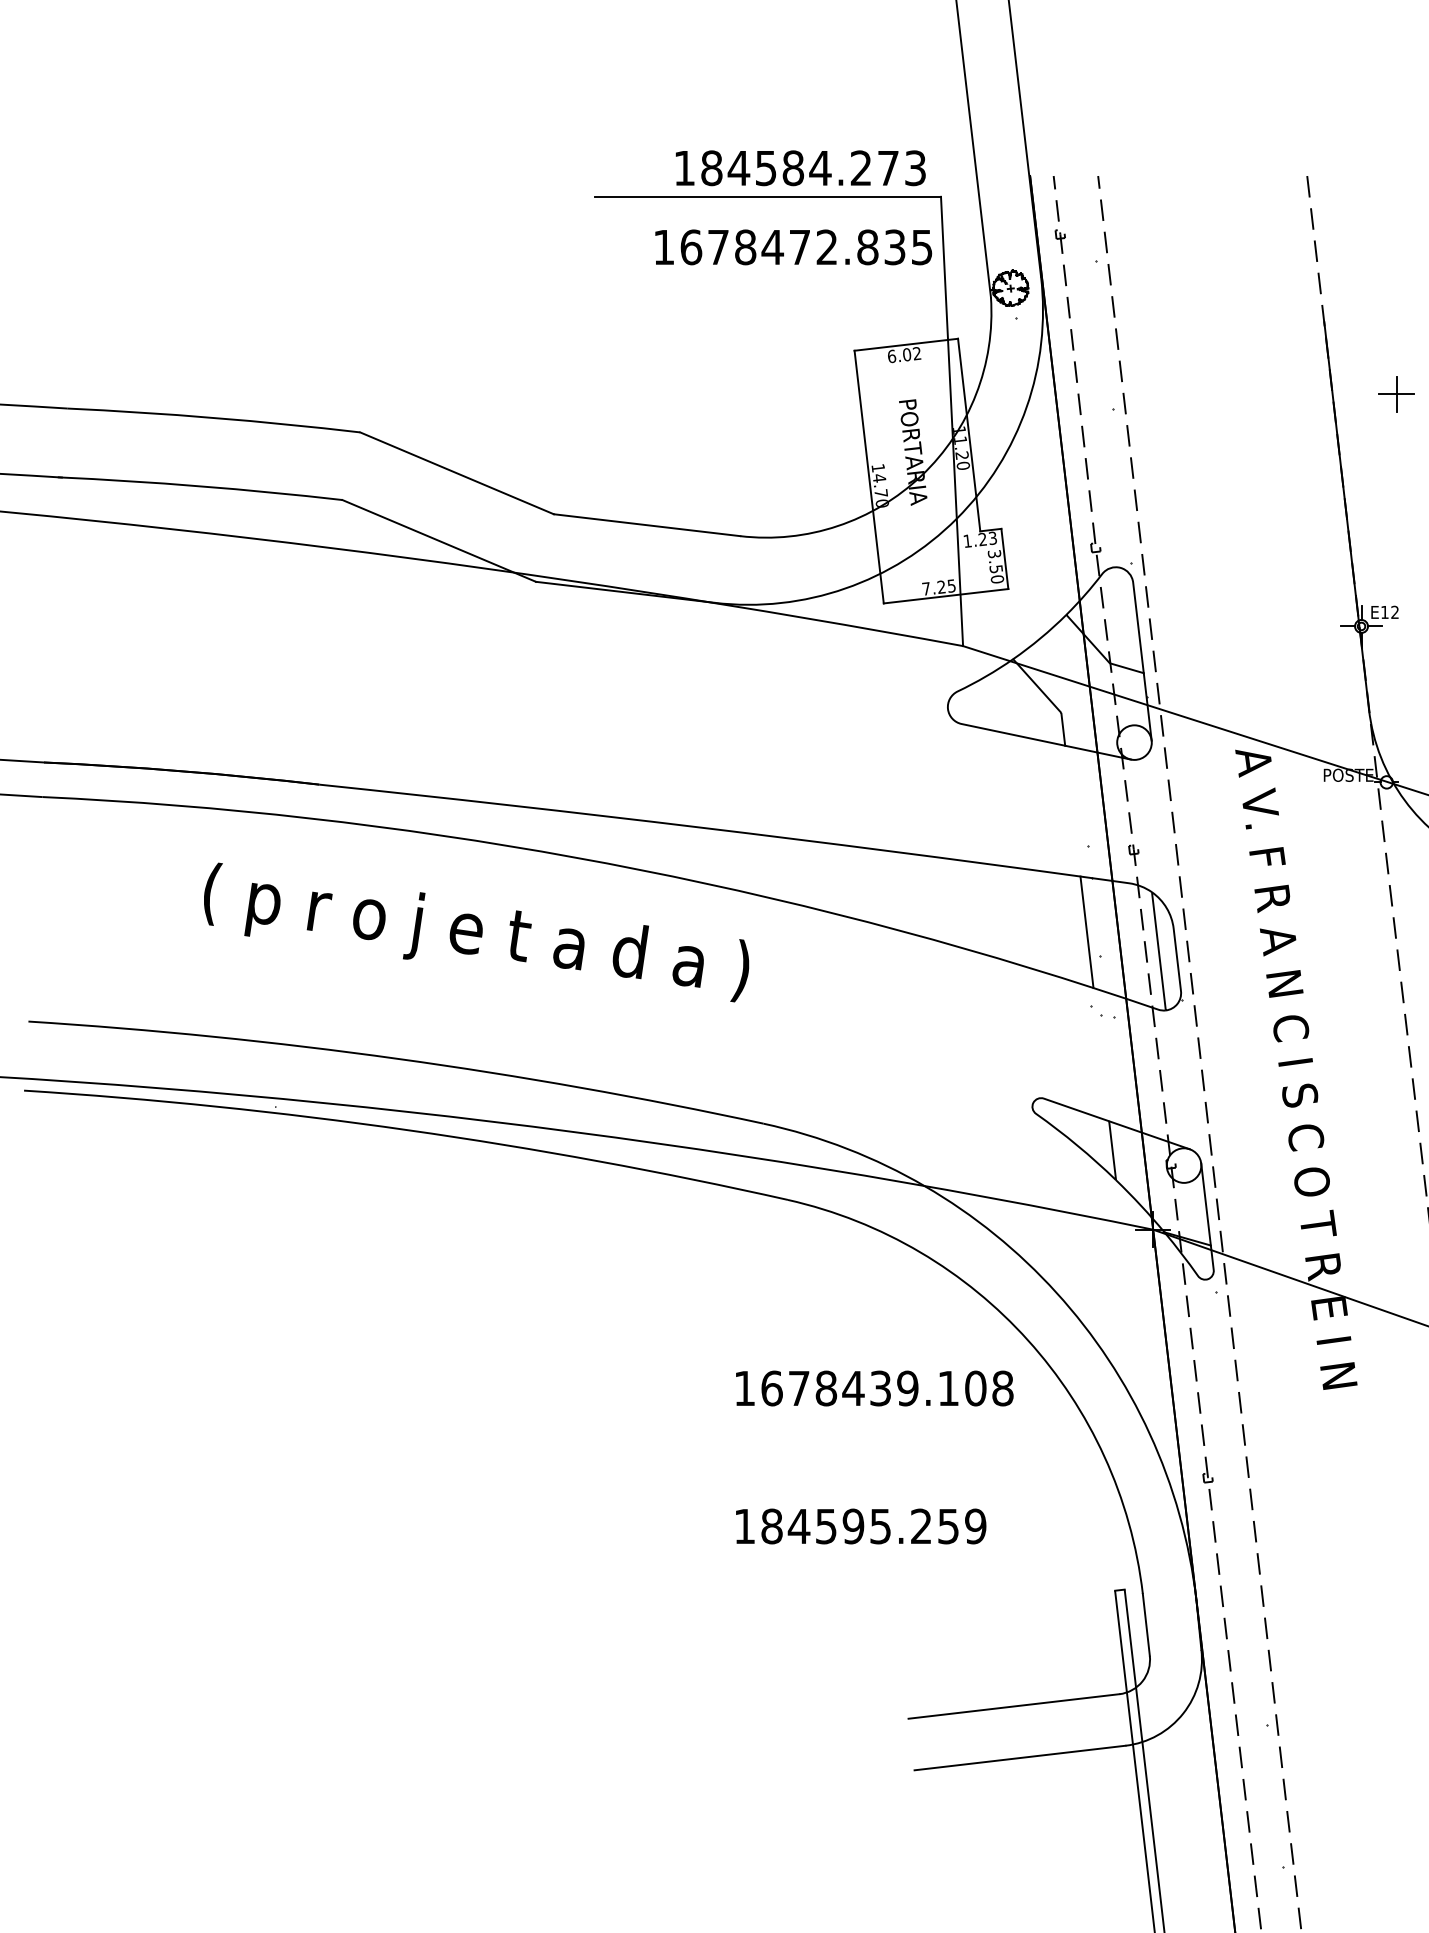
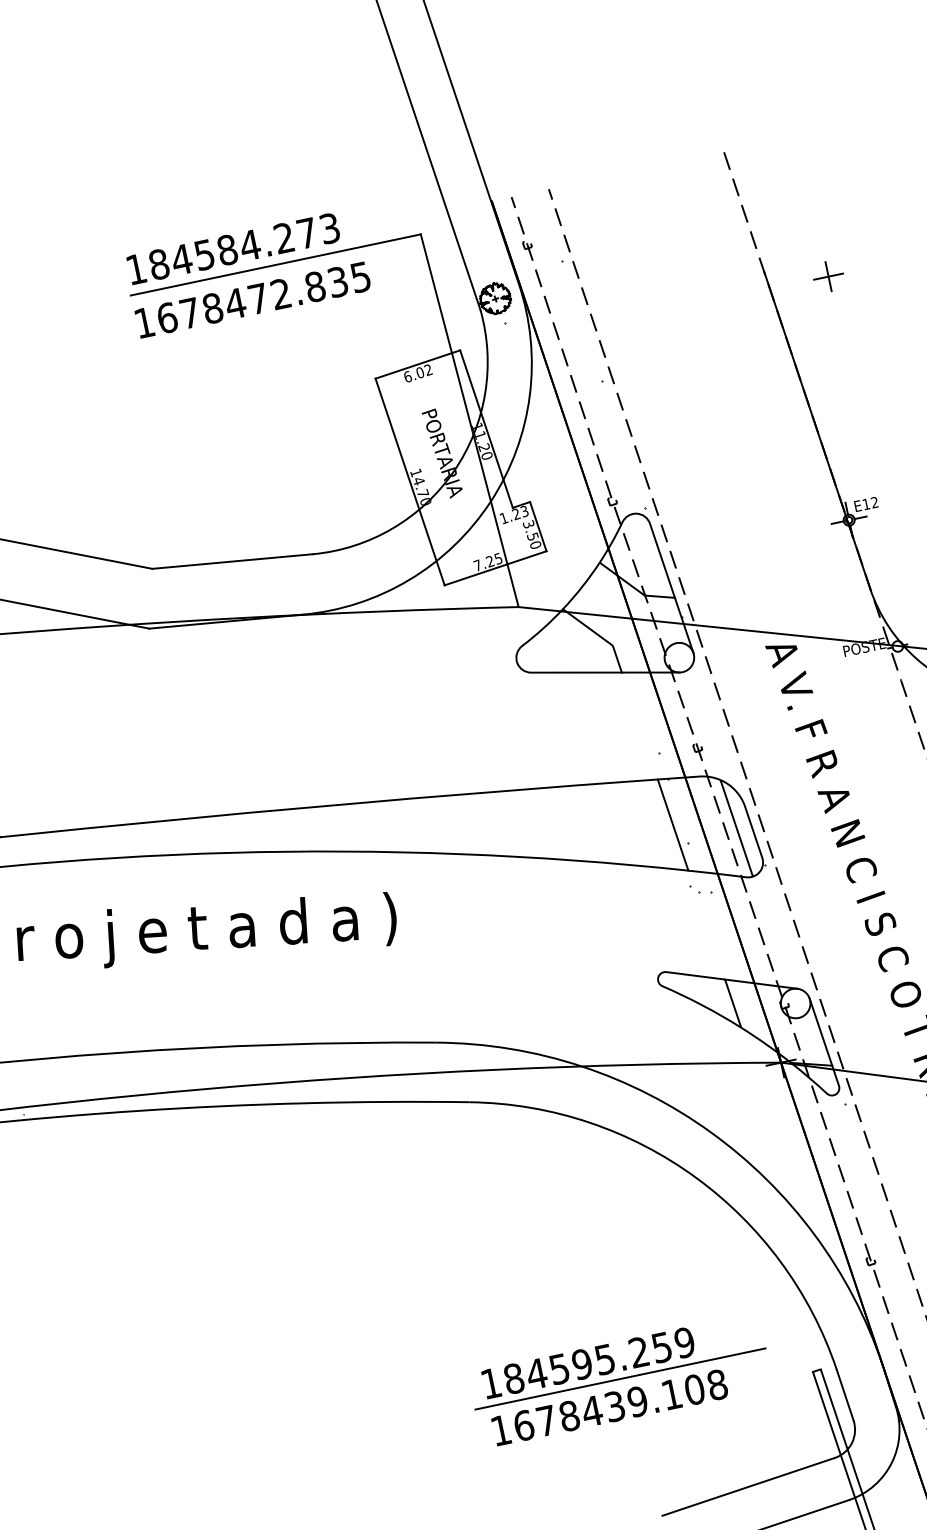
text: (800, 168) -> (233, 249), moved
text: (793, 247) -> (253, 300), moved
part: (1396, 394) -> (828, 276), moved
text: (874, 1388) -> (609, 1407), moved
line: (893, 1552) -> (620, 1379), added

